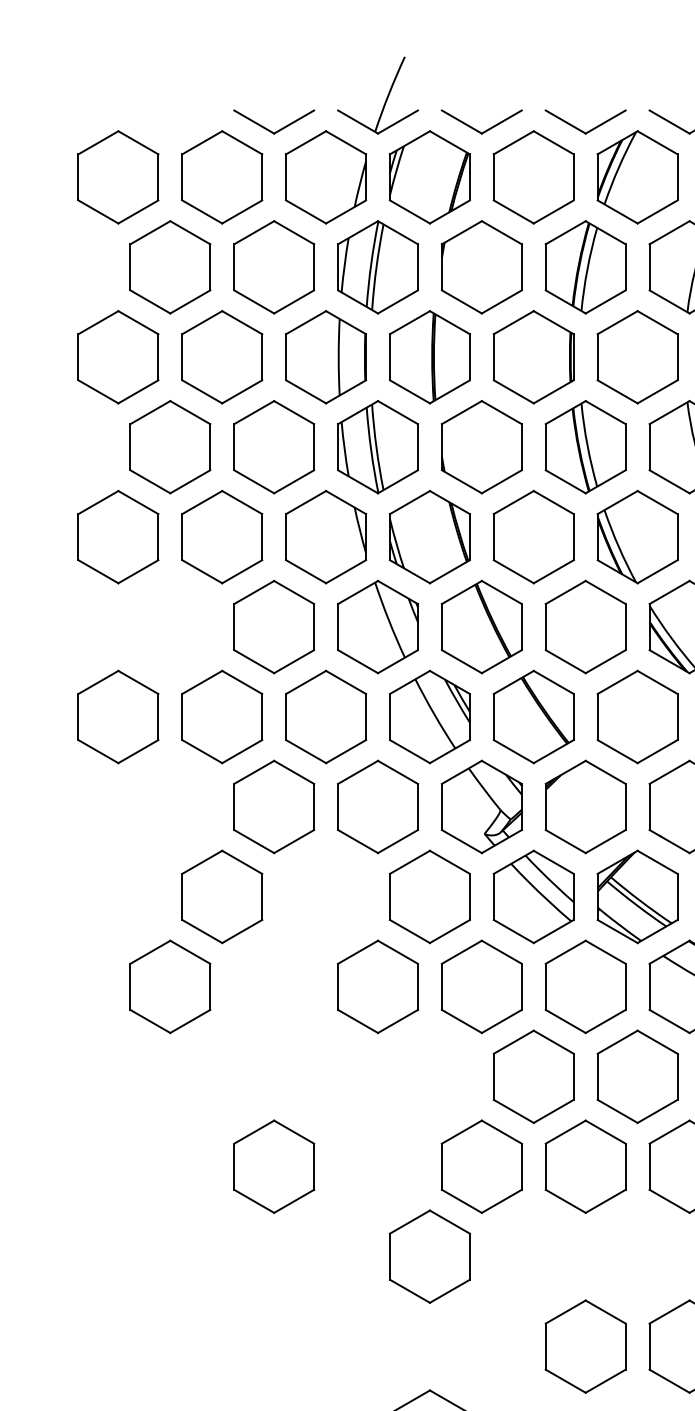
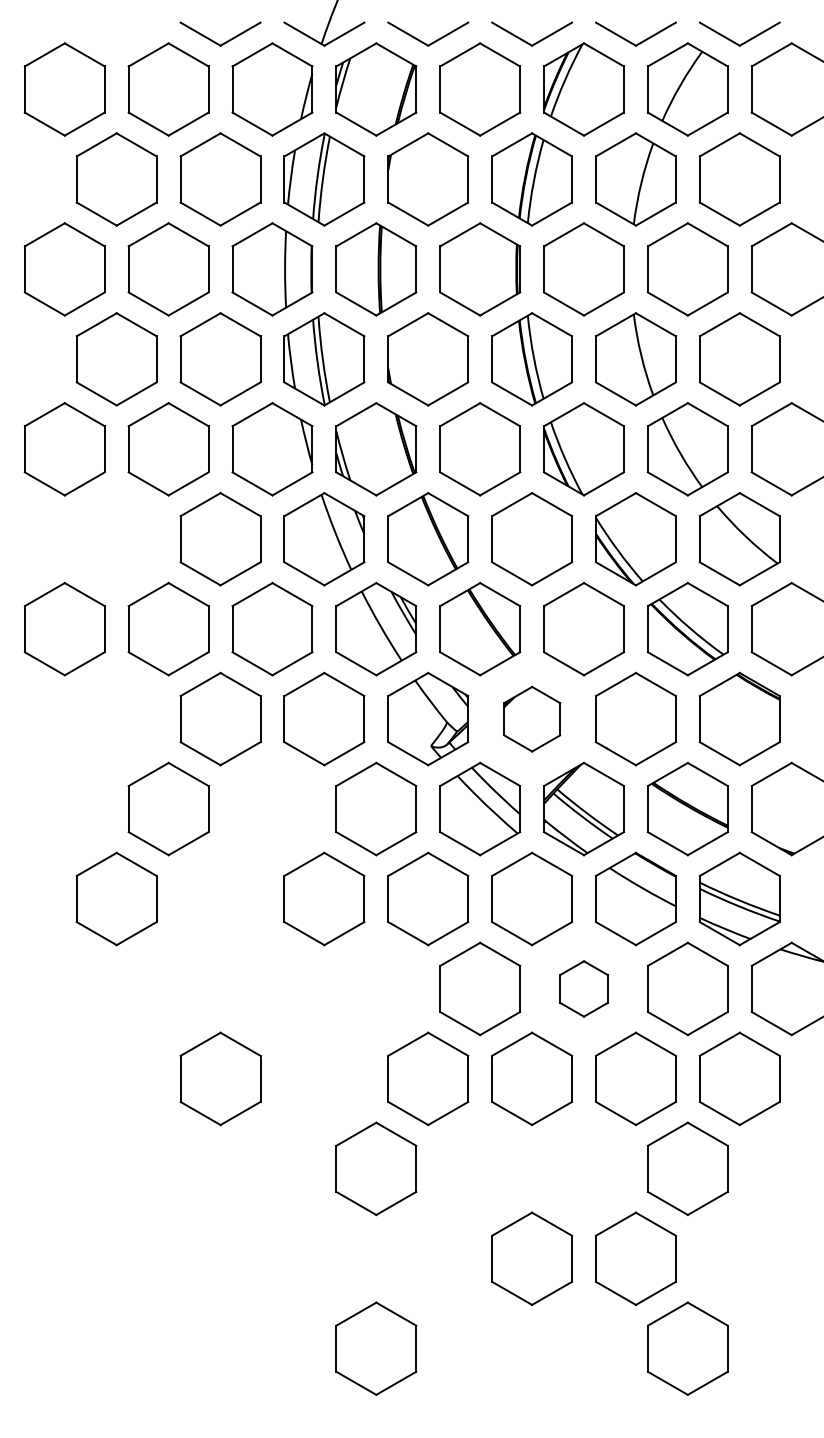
part: (586, 807) -> (532, 719), size x0.7
part: (637, 1076) -> (583, 988), size x0.6

